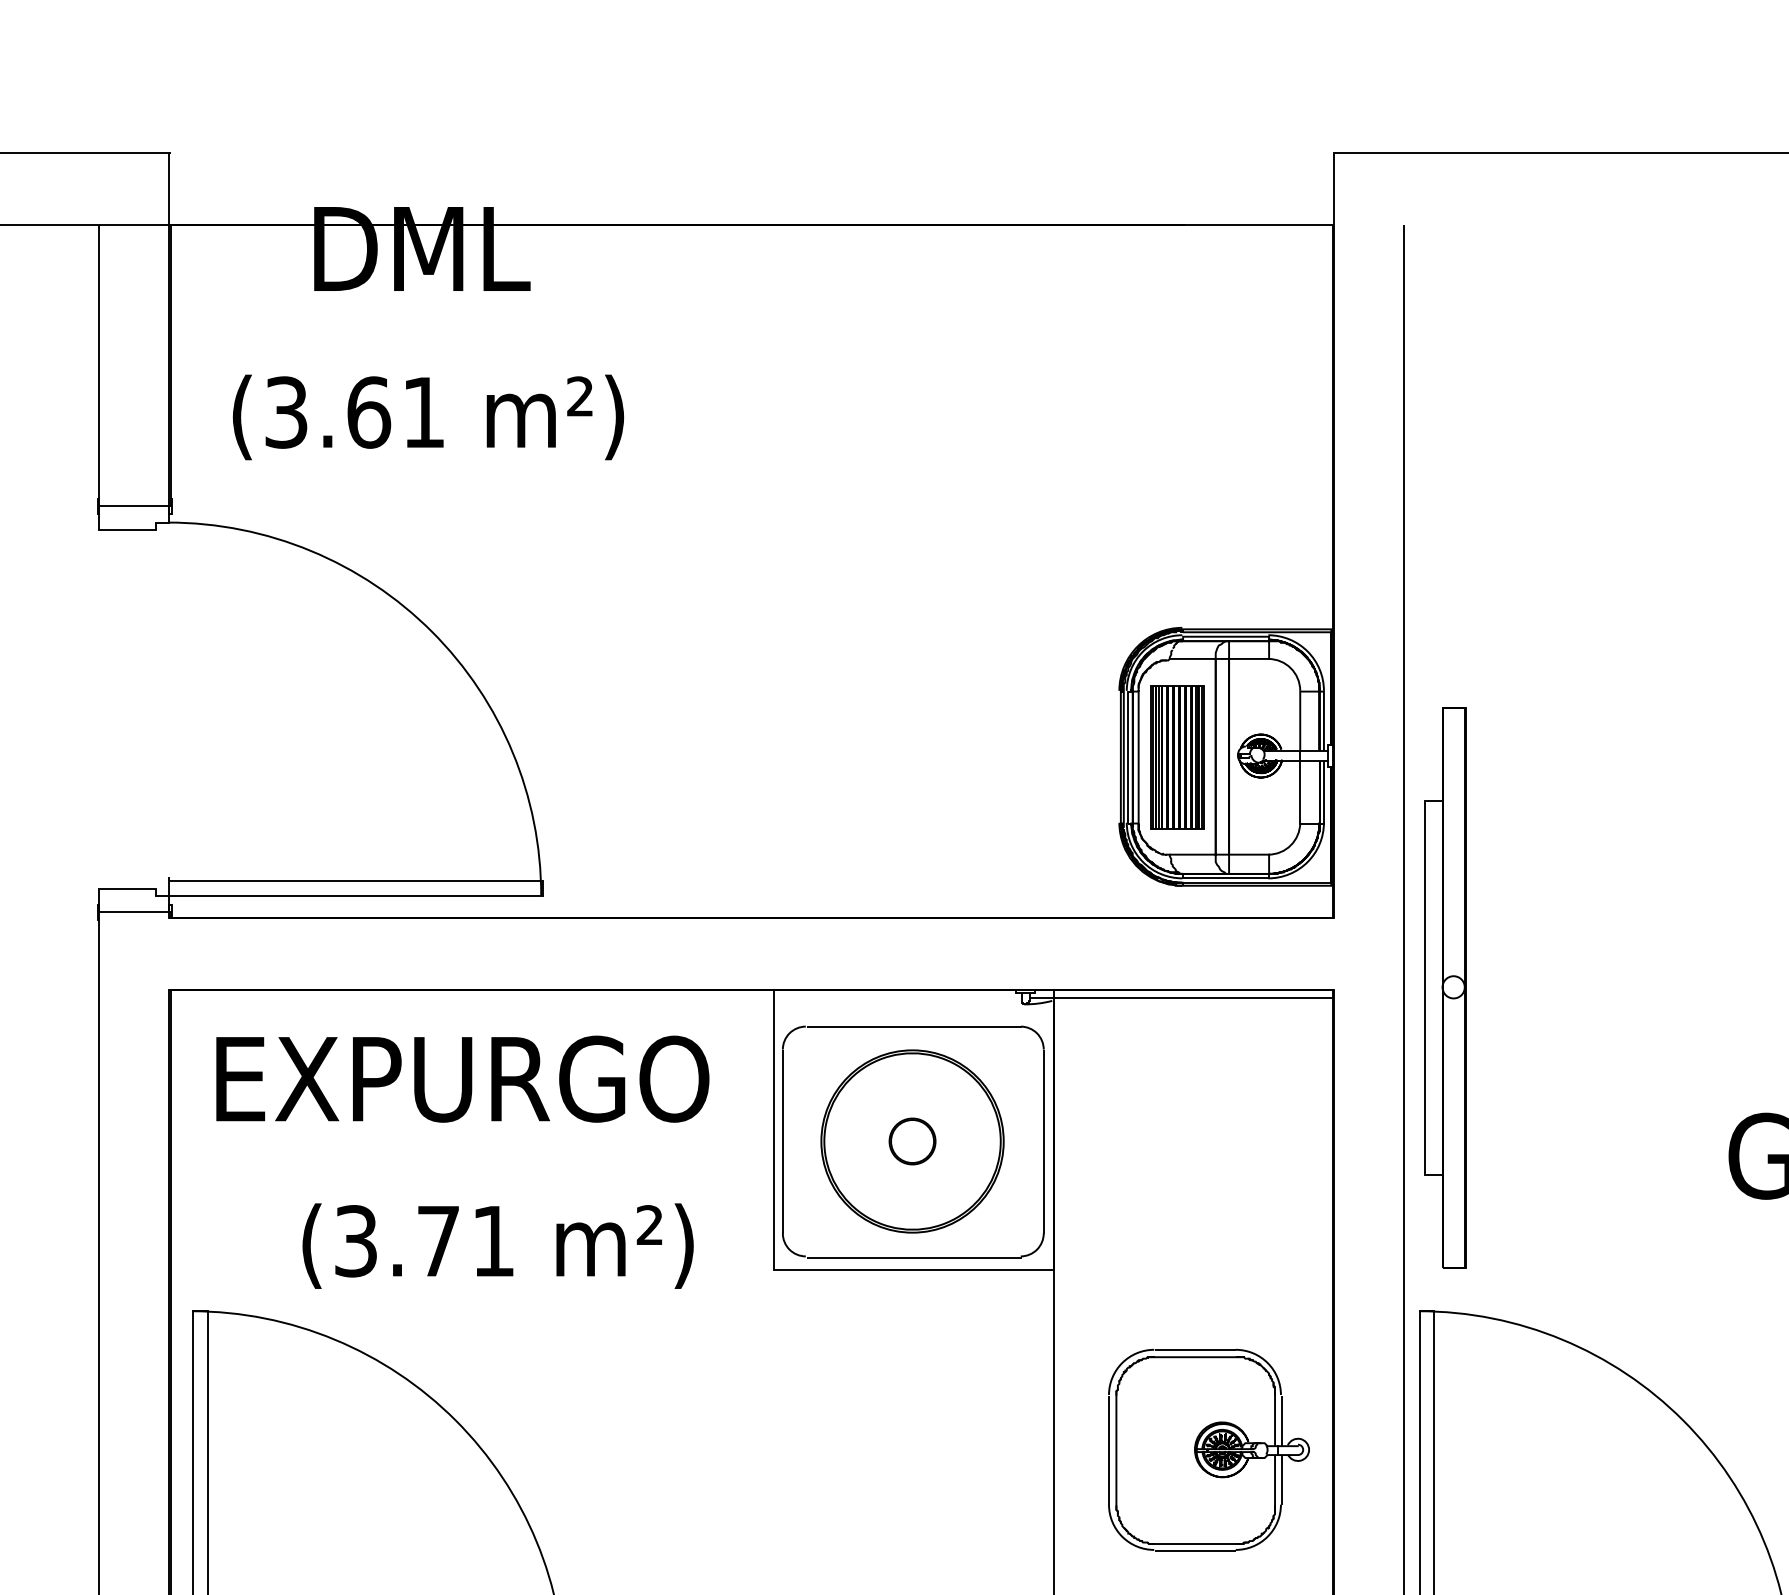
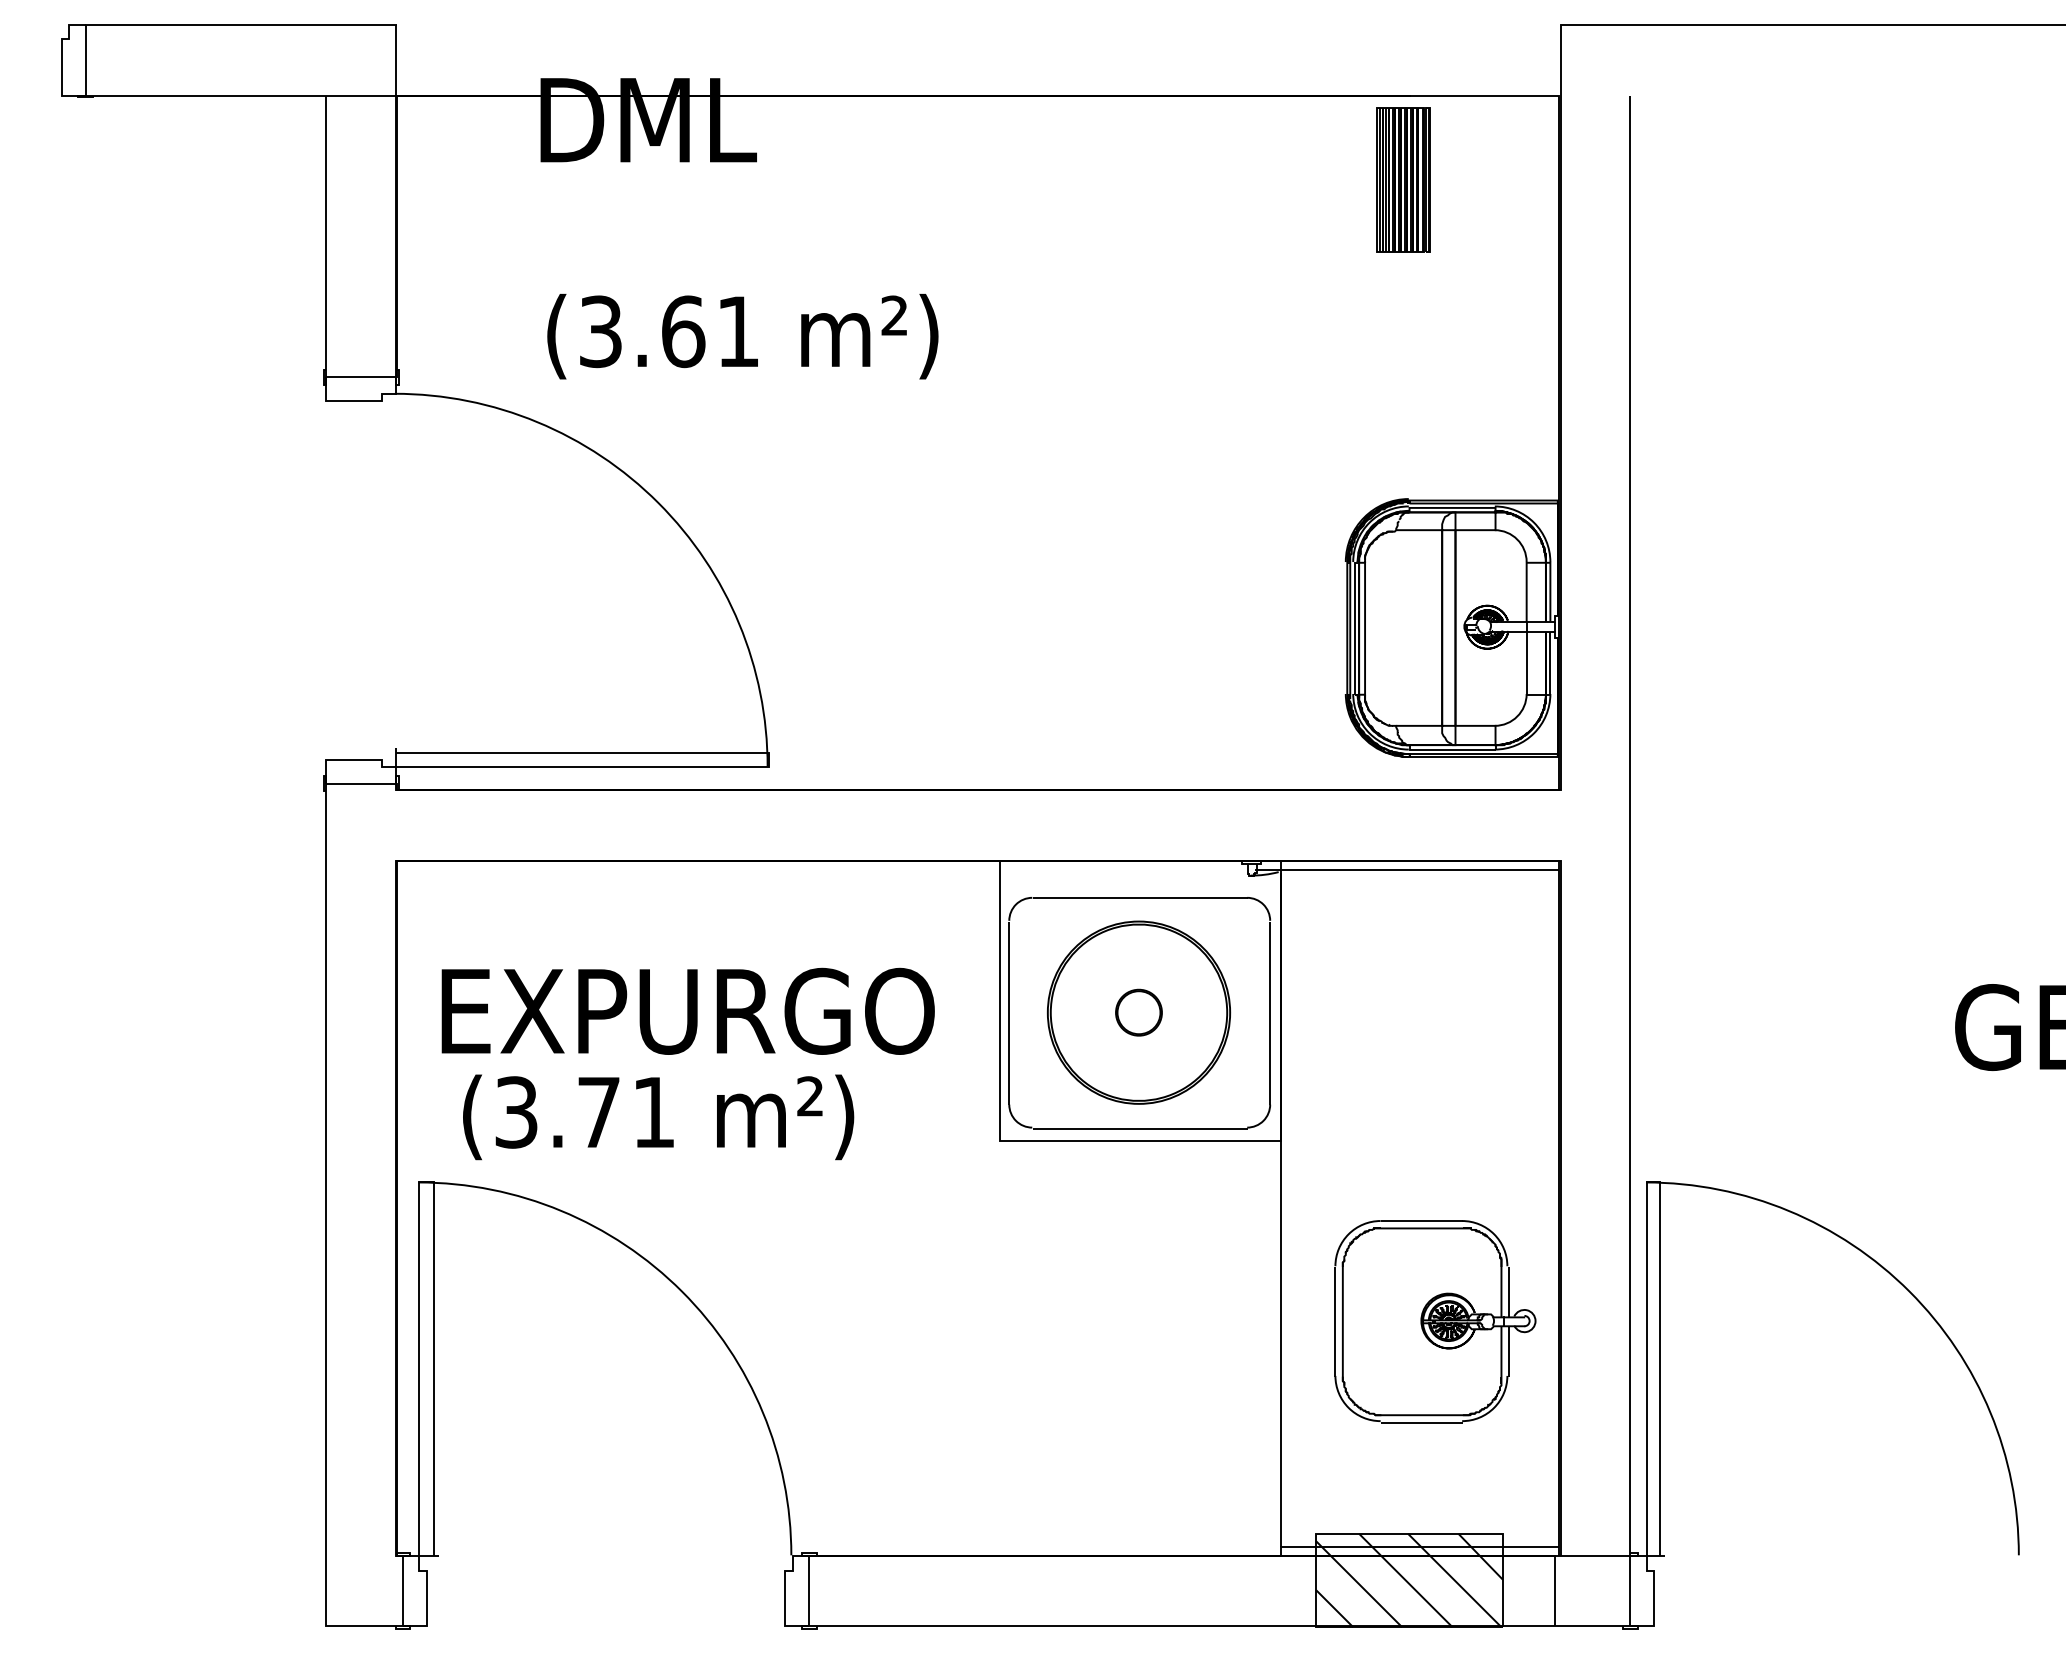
text: (428, 417) -> (742, 336), moved
part: (1177, 757) -> (1403, 179), moved
part: (1445, 987) -> (1671, 858), removed
text: (462, 1078) -> (687, 1010), moved
text: (498, 1246) -> (658, 1117), moved

